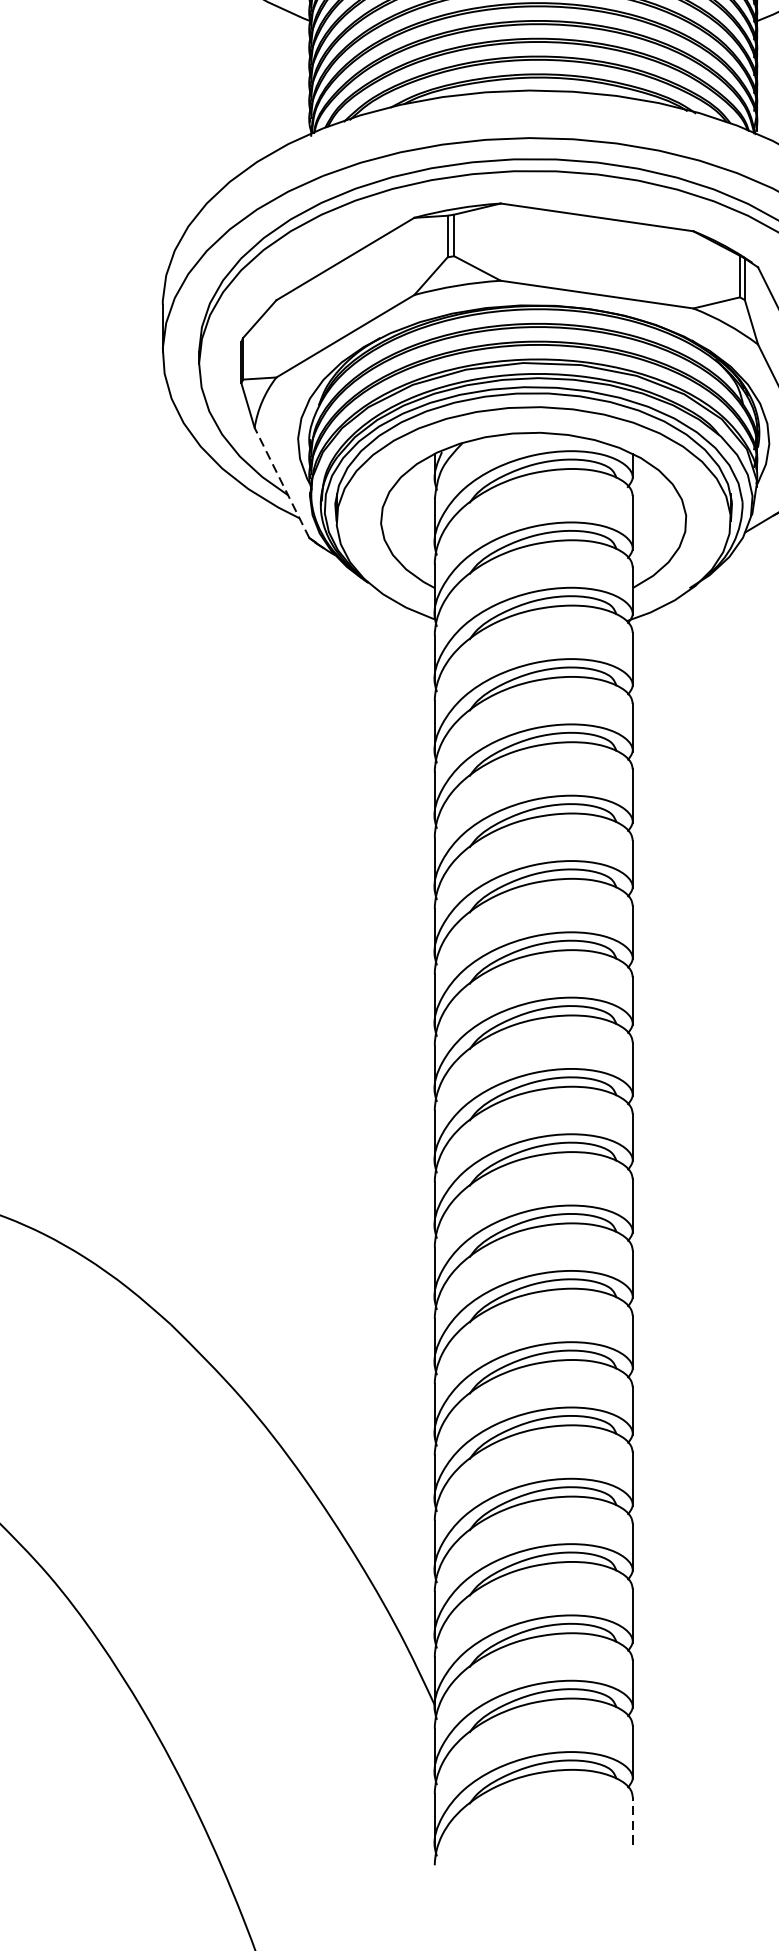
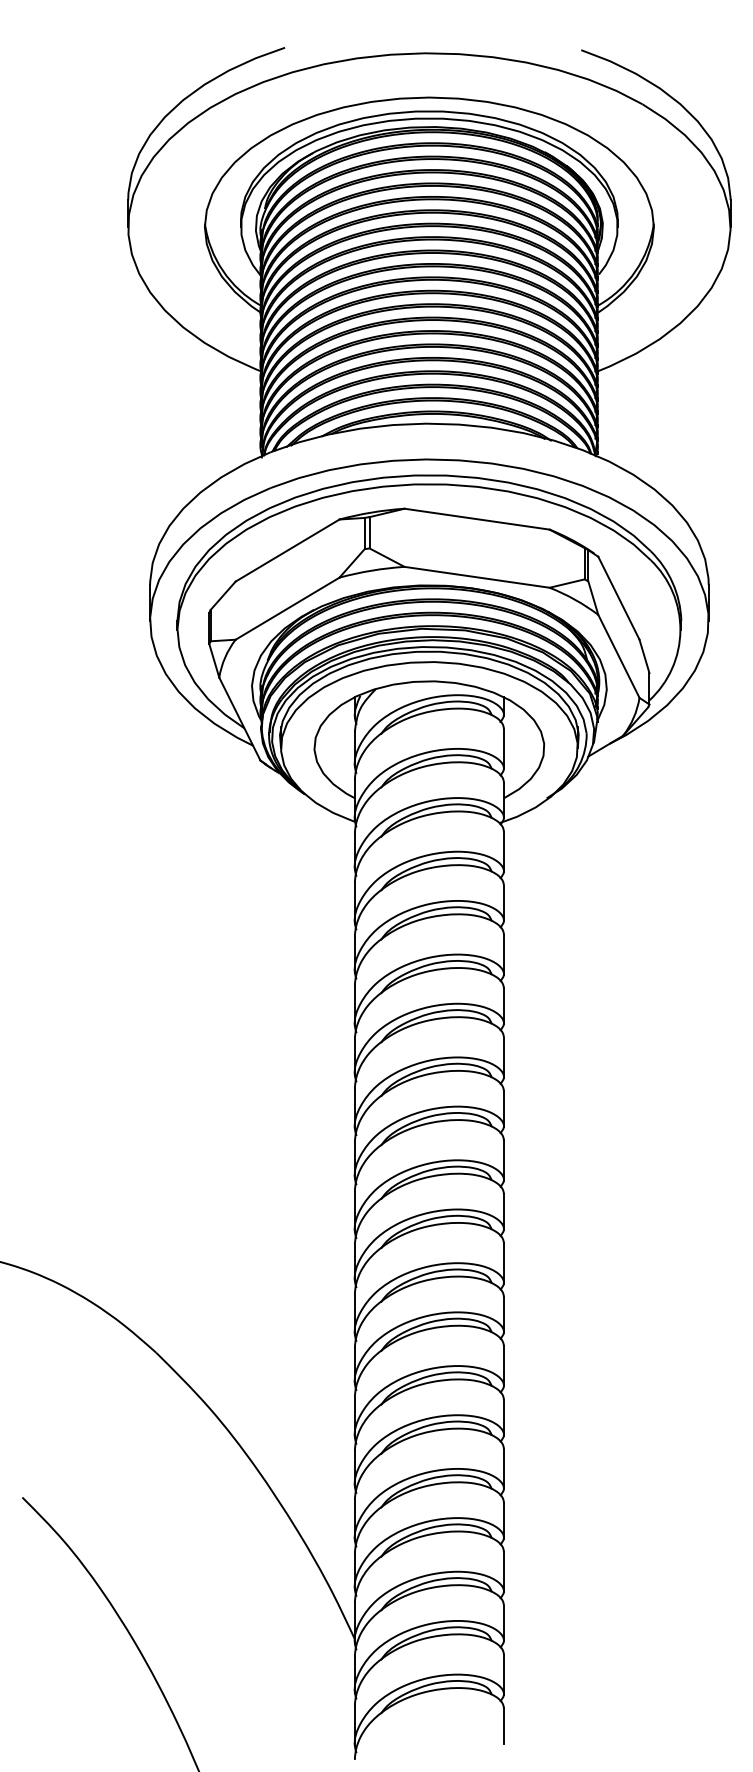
line: (281, 482) -> (239, 718), dashed -> solid
line: (632, 1820) -> (503, 1726), dashed -> solid

